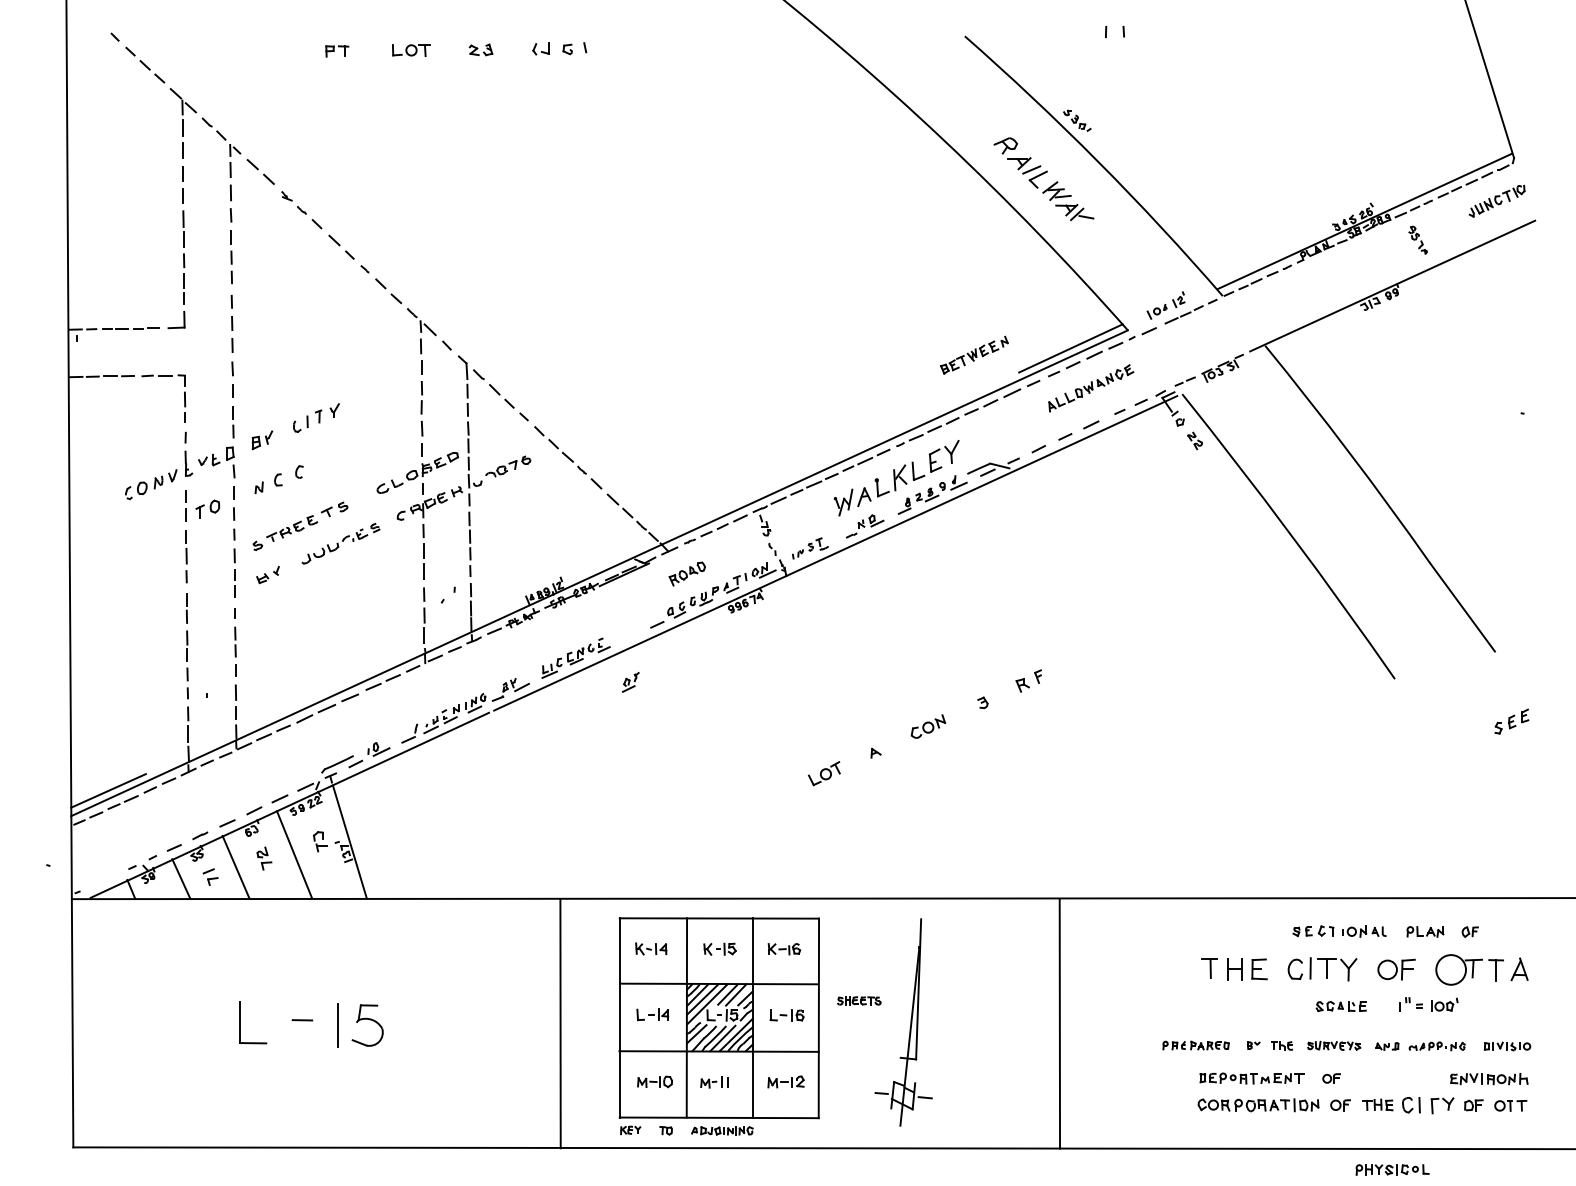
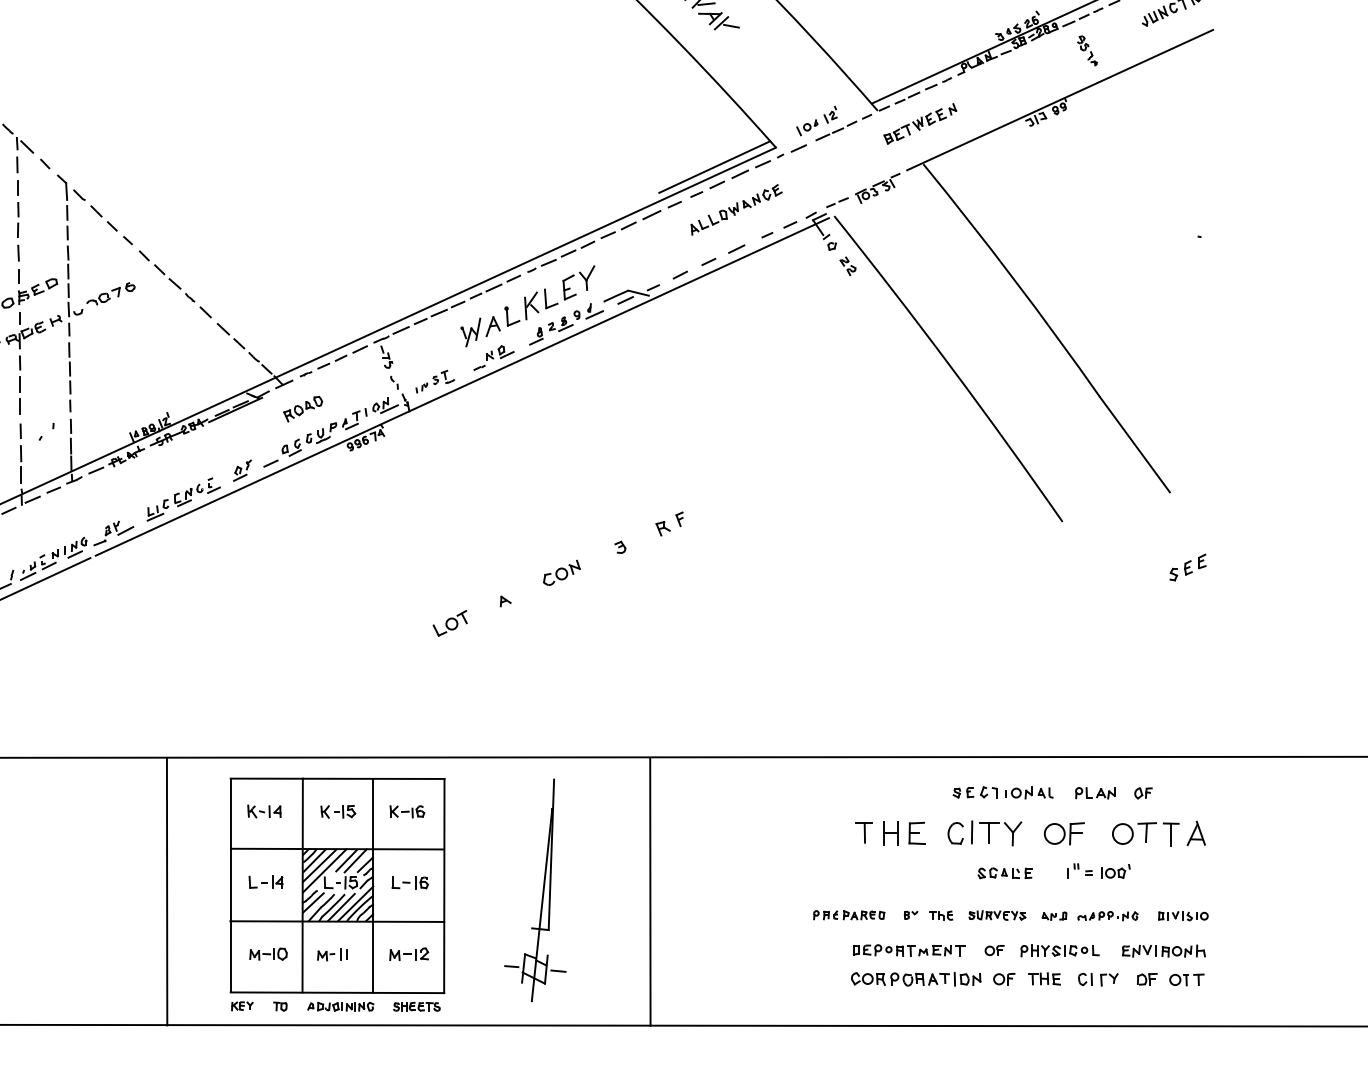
part: (974, 354) -> (920, 123), moved
part: (630, 681) -> (242, 469), moved
circle: (1450, 969) -> (1122, 833), size x0.62
part: (859, 1000) -> (417, 1006), moved
line: (1059, 1023) -> (649, 891), moved
part: (1428, 1105) -> (1098, 979), size x0.71
part: (1392, 1169) -> (1059, 950), moved

